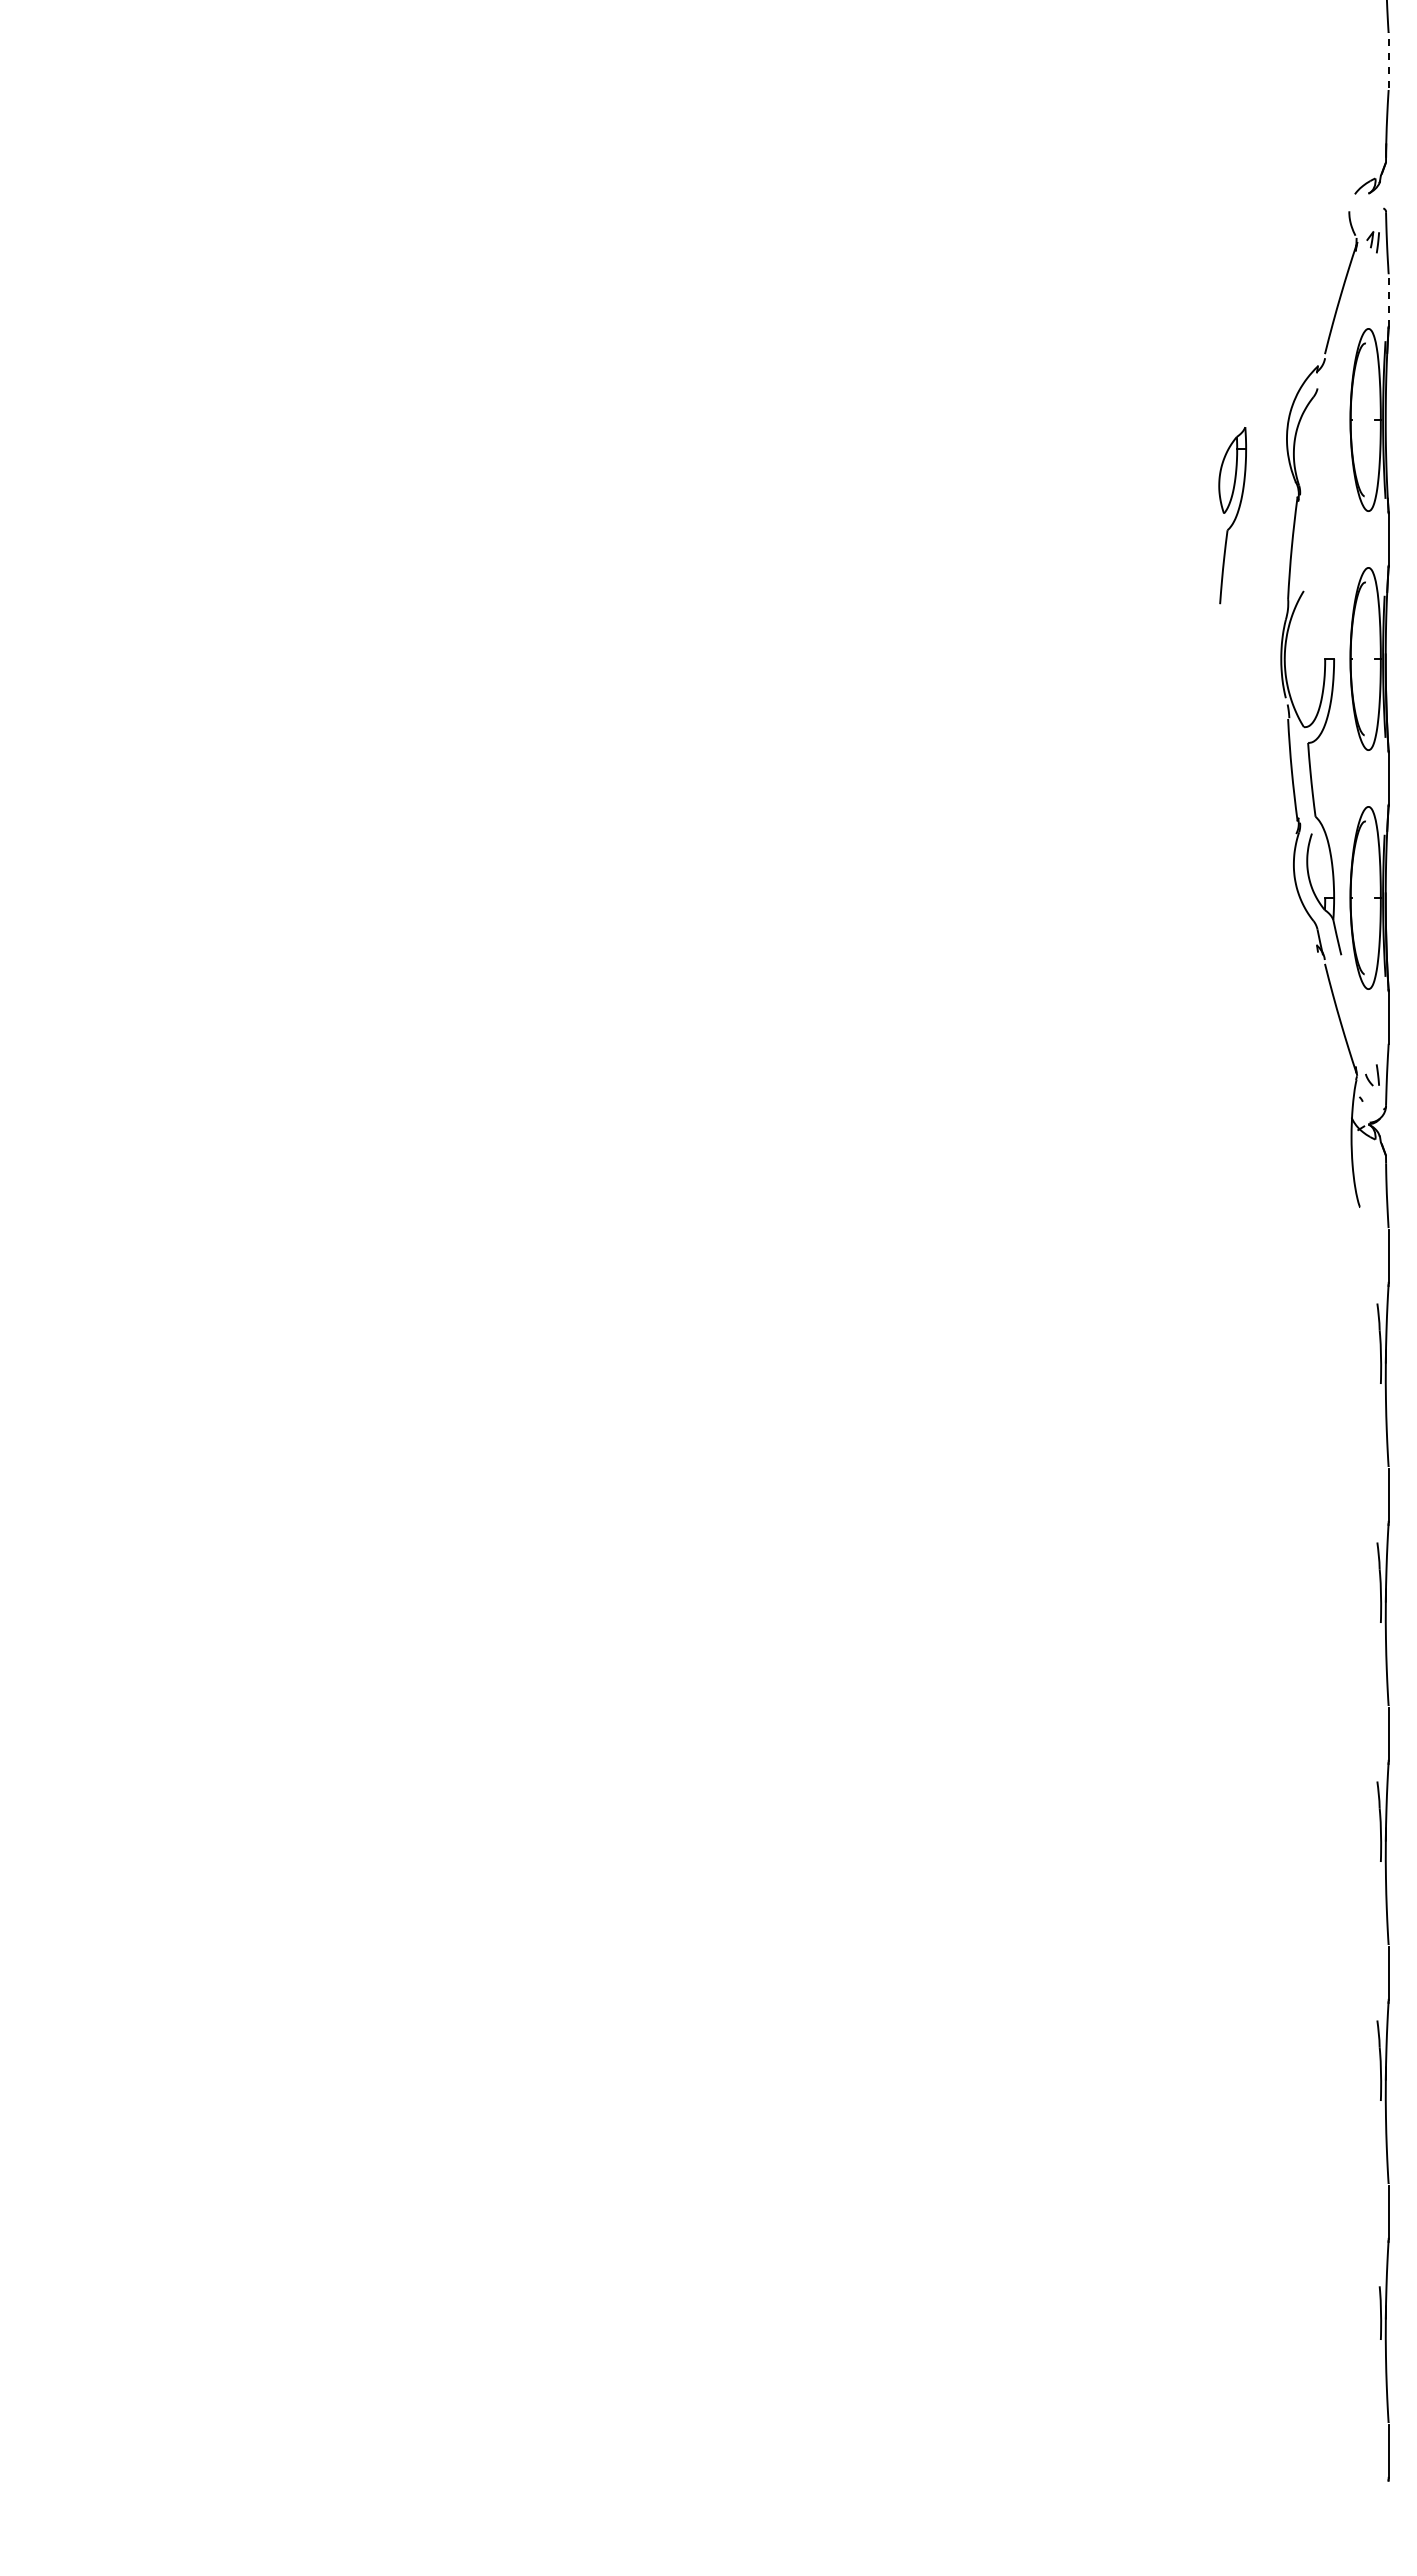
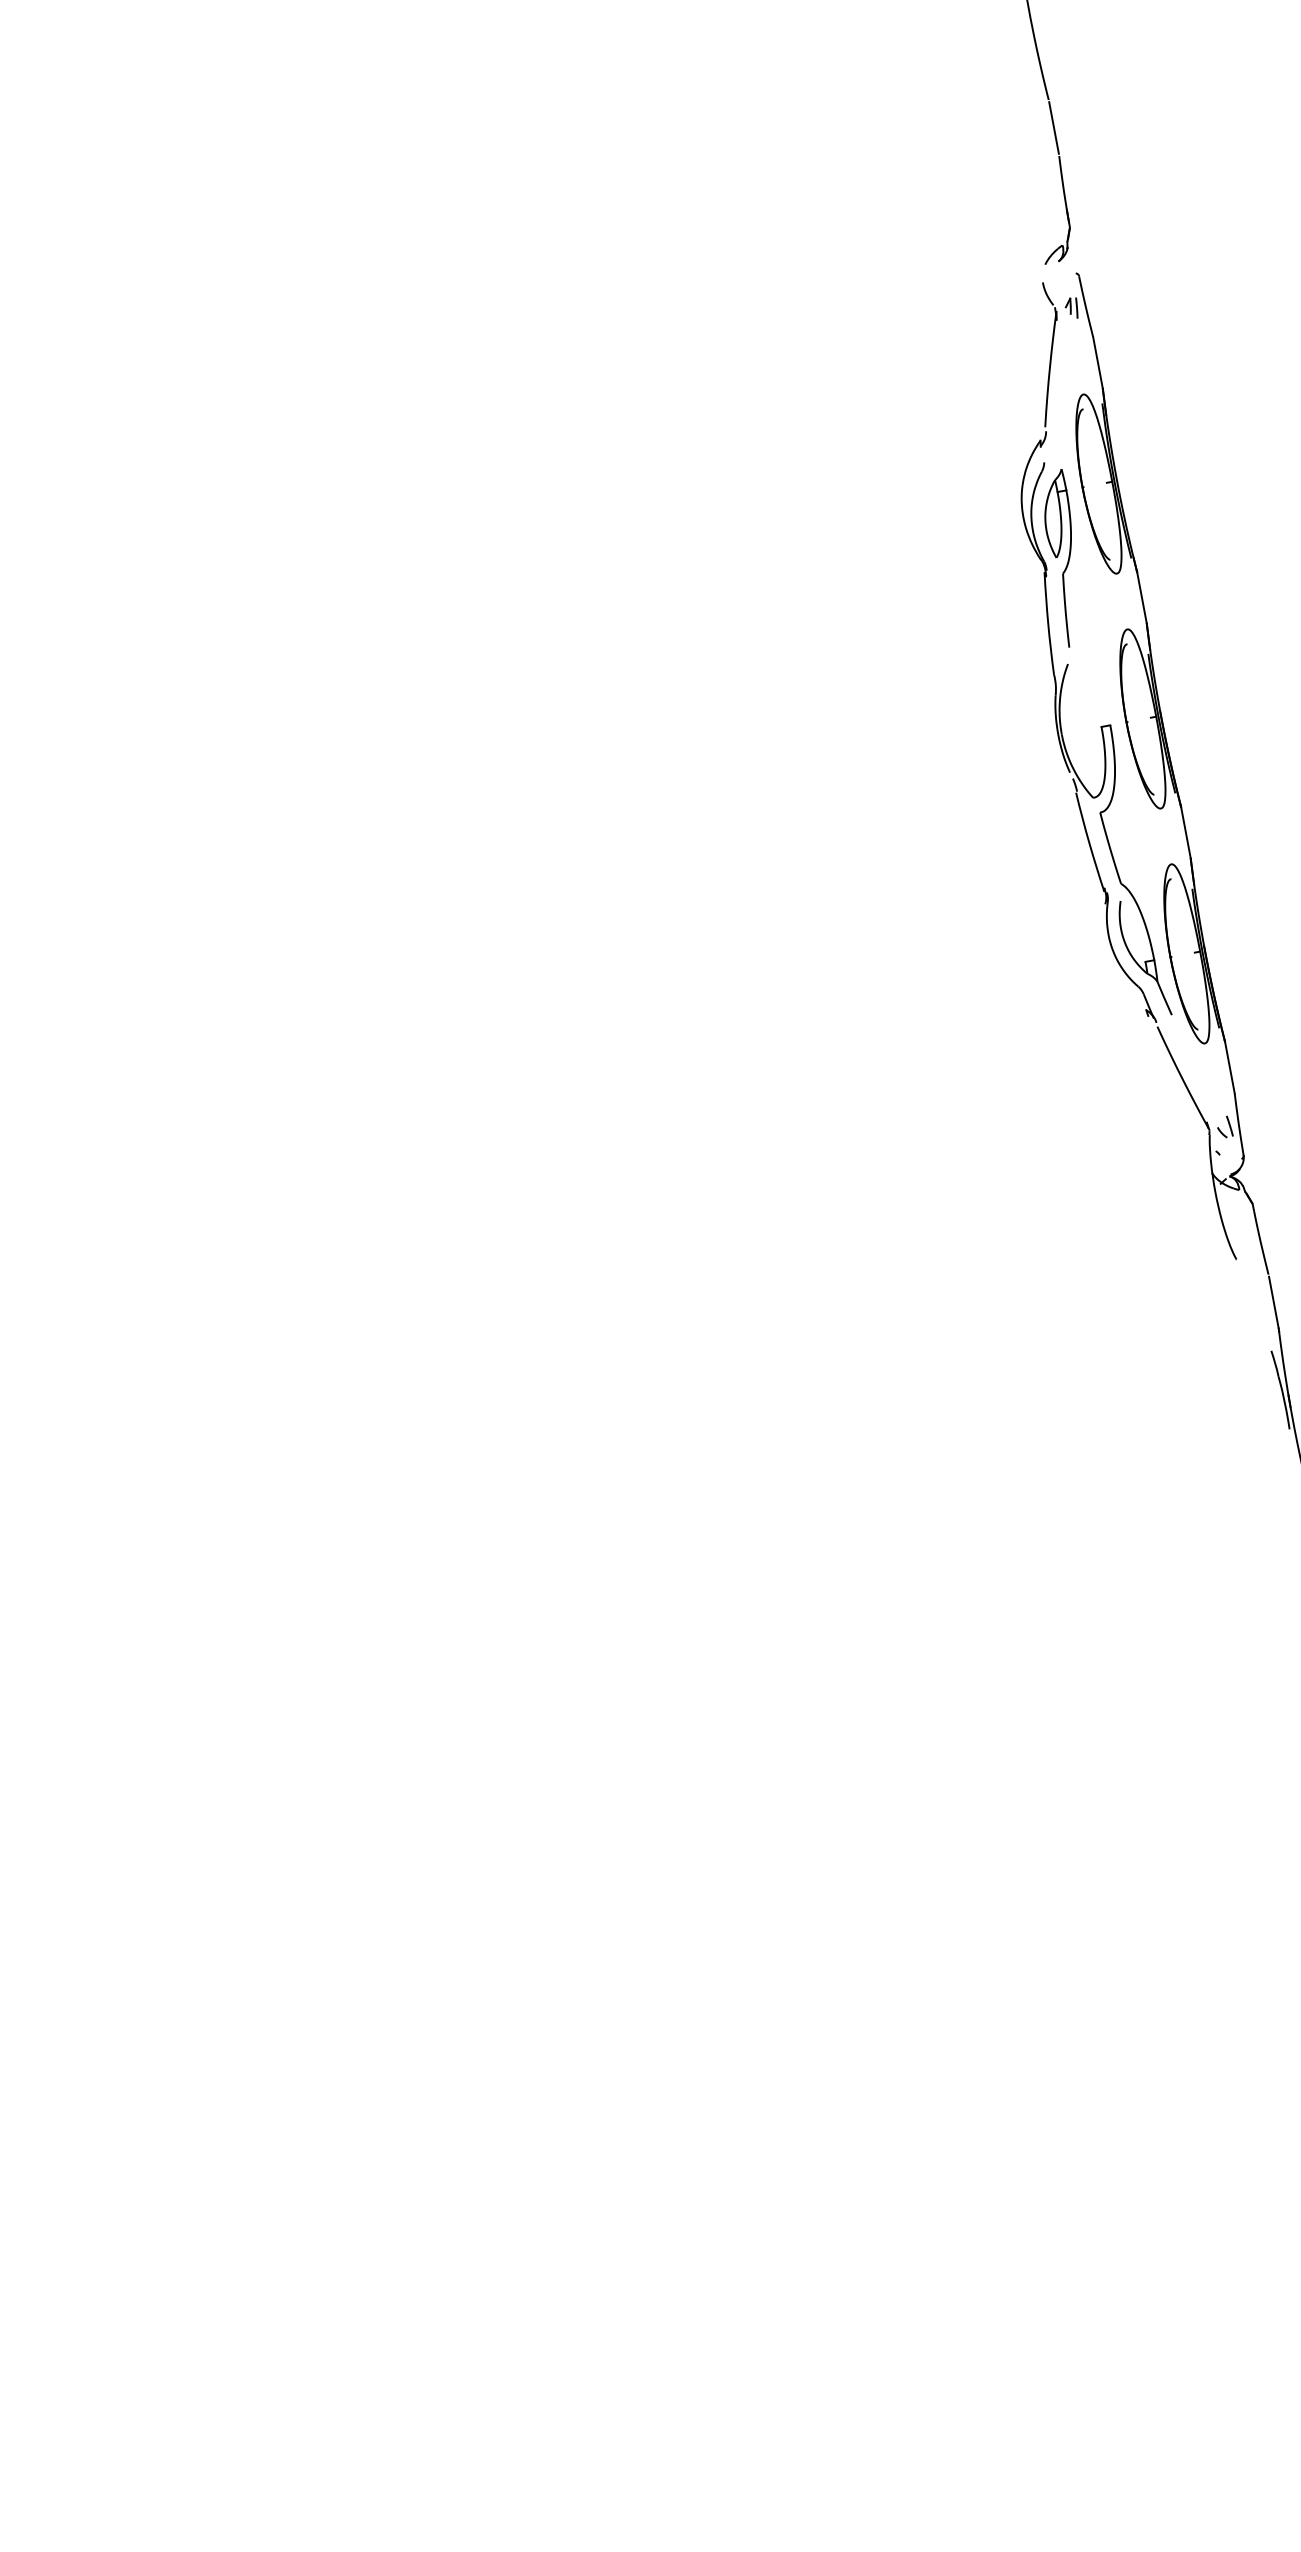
line: (1388, 61) -> (1053, 127), dashed -> solid
line: (1388, 300) -> (1097, 362), dashed -> solid
part: (1232, 515) -> (1065, 558), moved

